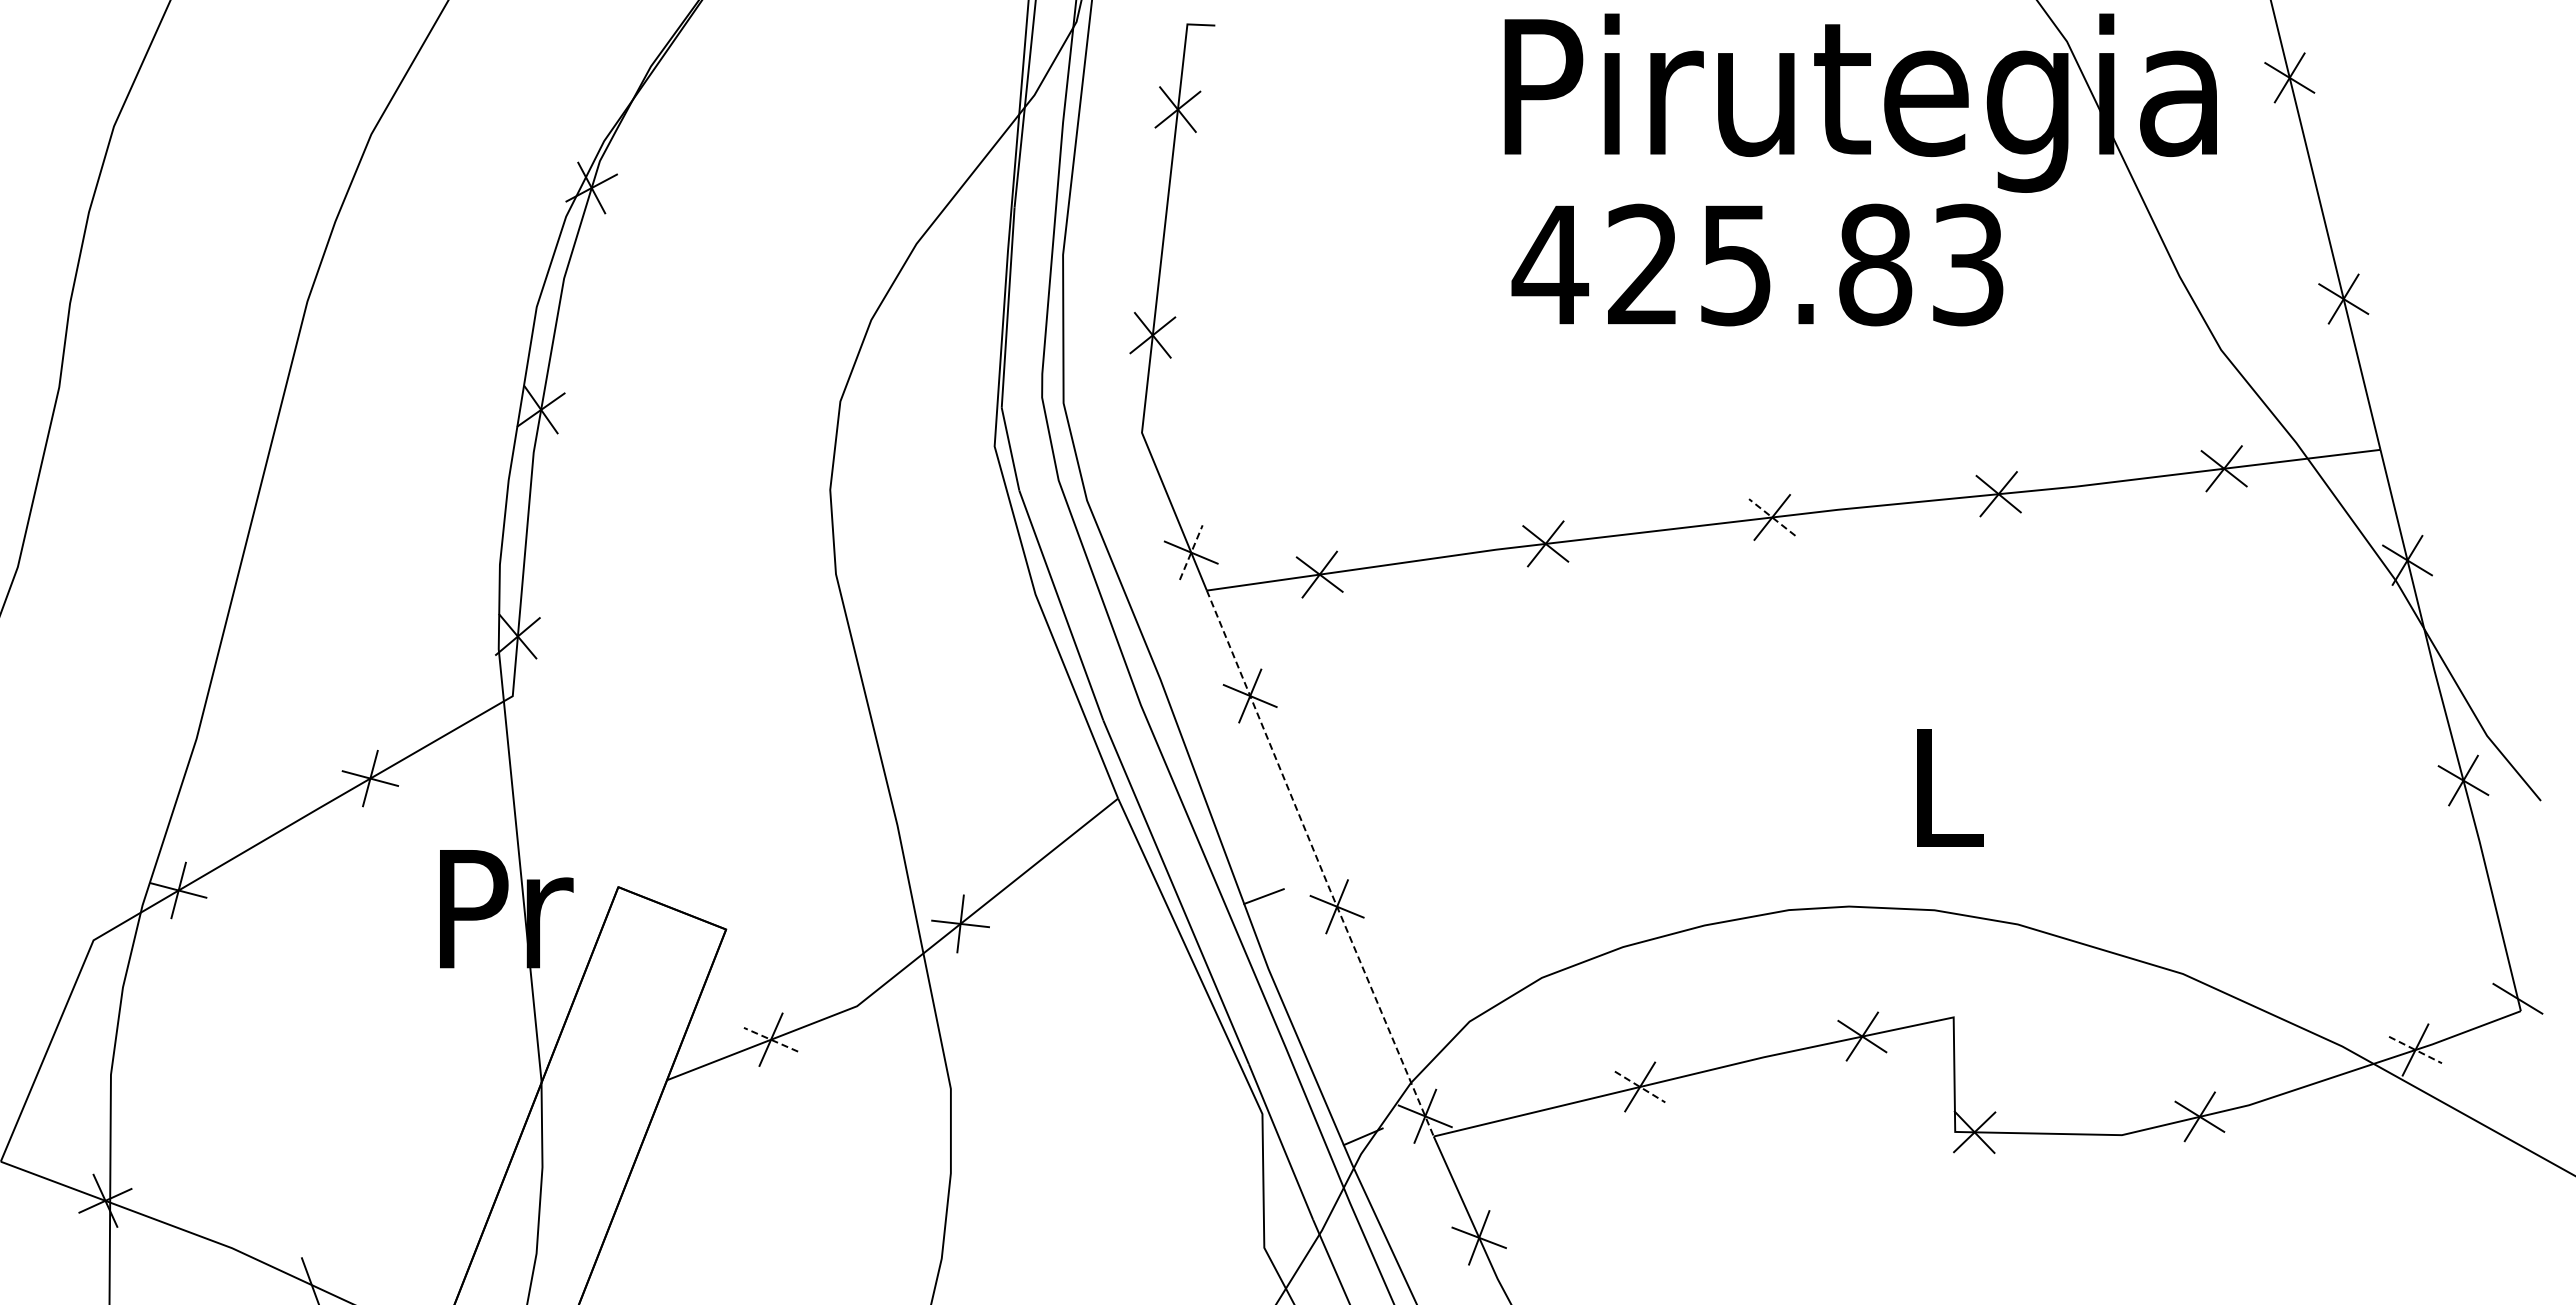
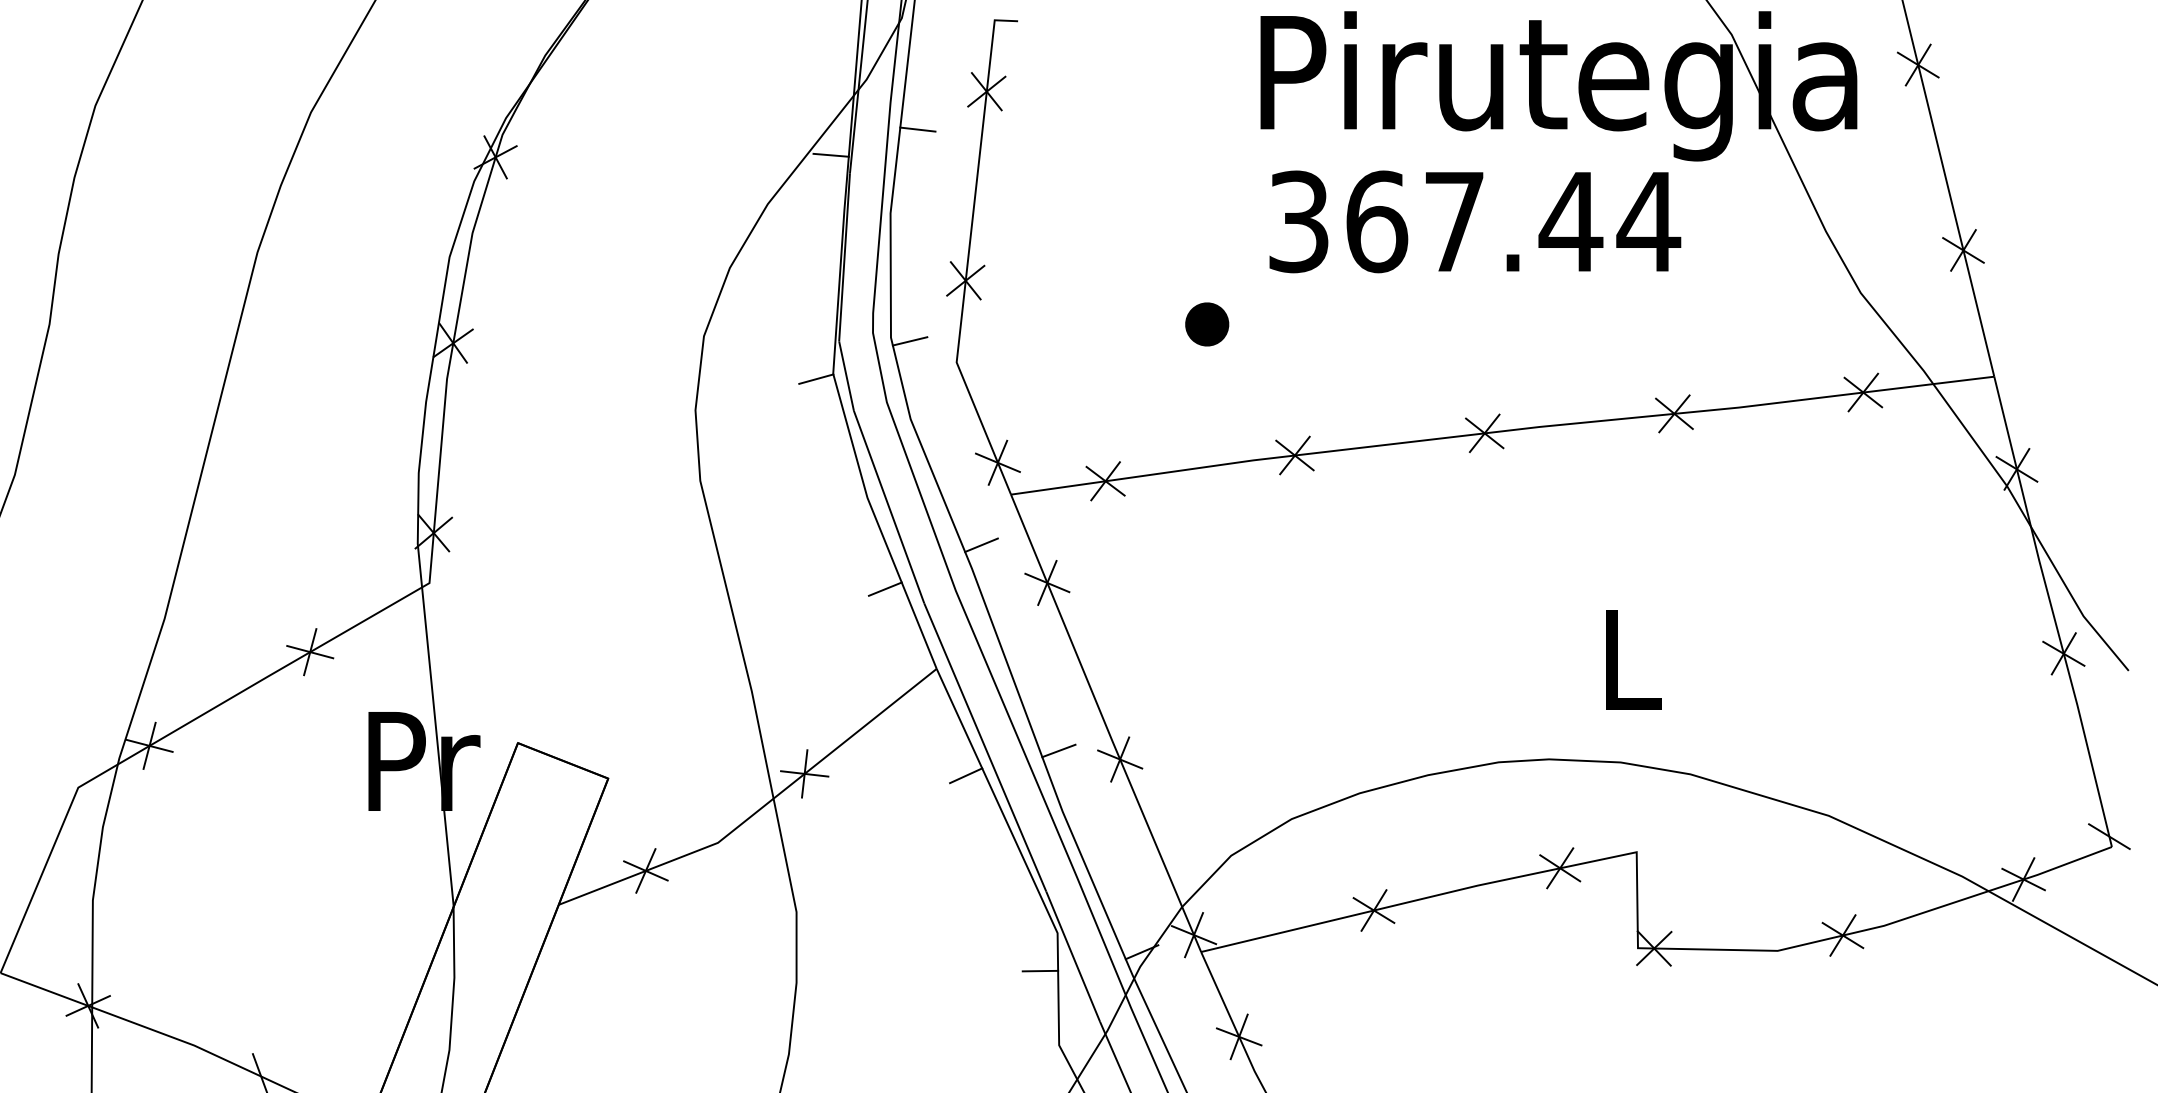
line: (1095, 154) -> (917, 129), added
line: (992, 185) -> (831, 155), added
text: (1758, 264) -> (1473, 221), 425.83 -> 367.44
part: (1440, 387) -> (1206, 324), added
line: (1085, 407) -> (909, 341), added
line: (974, 452) -> (816, 378), added
line: (1772, 517) -> (1484, 433), dashed -> solid
line: (1191, 552) -> (998, 462), dashed -> solid
line: (1171, 651) -> (981, 545), added
line: (1056, 703) -> (885, 589), added
line: (1319, 864) -> (1105, 724), dashed -> solid
line: (1153, 925) -> (966, 775), added
line: (771, 1039) -> (646, 870), dashed -> solid
line: (2415, 1050) -> (2023, 879), dashed -> solid
line: (1640, 1086) -> (1374, 910), dashed -> solid
line: (1241, 1159) -> (1040, 971), added

